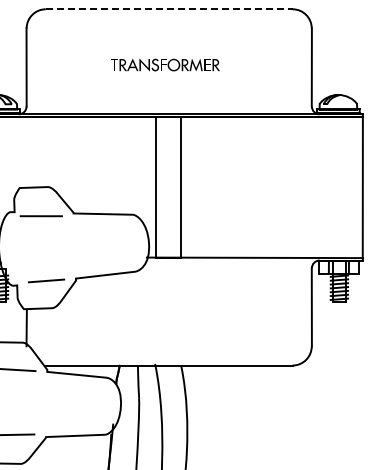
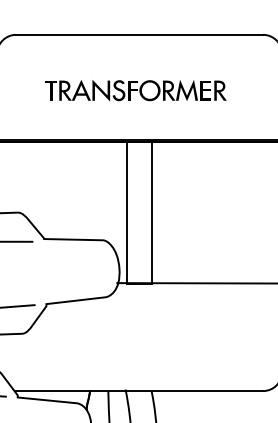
line: (169, 9) -> (139, 35), dashed -> solid
part: (165, 64) -> (135, 90), size x1.67

